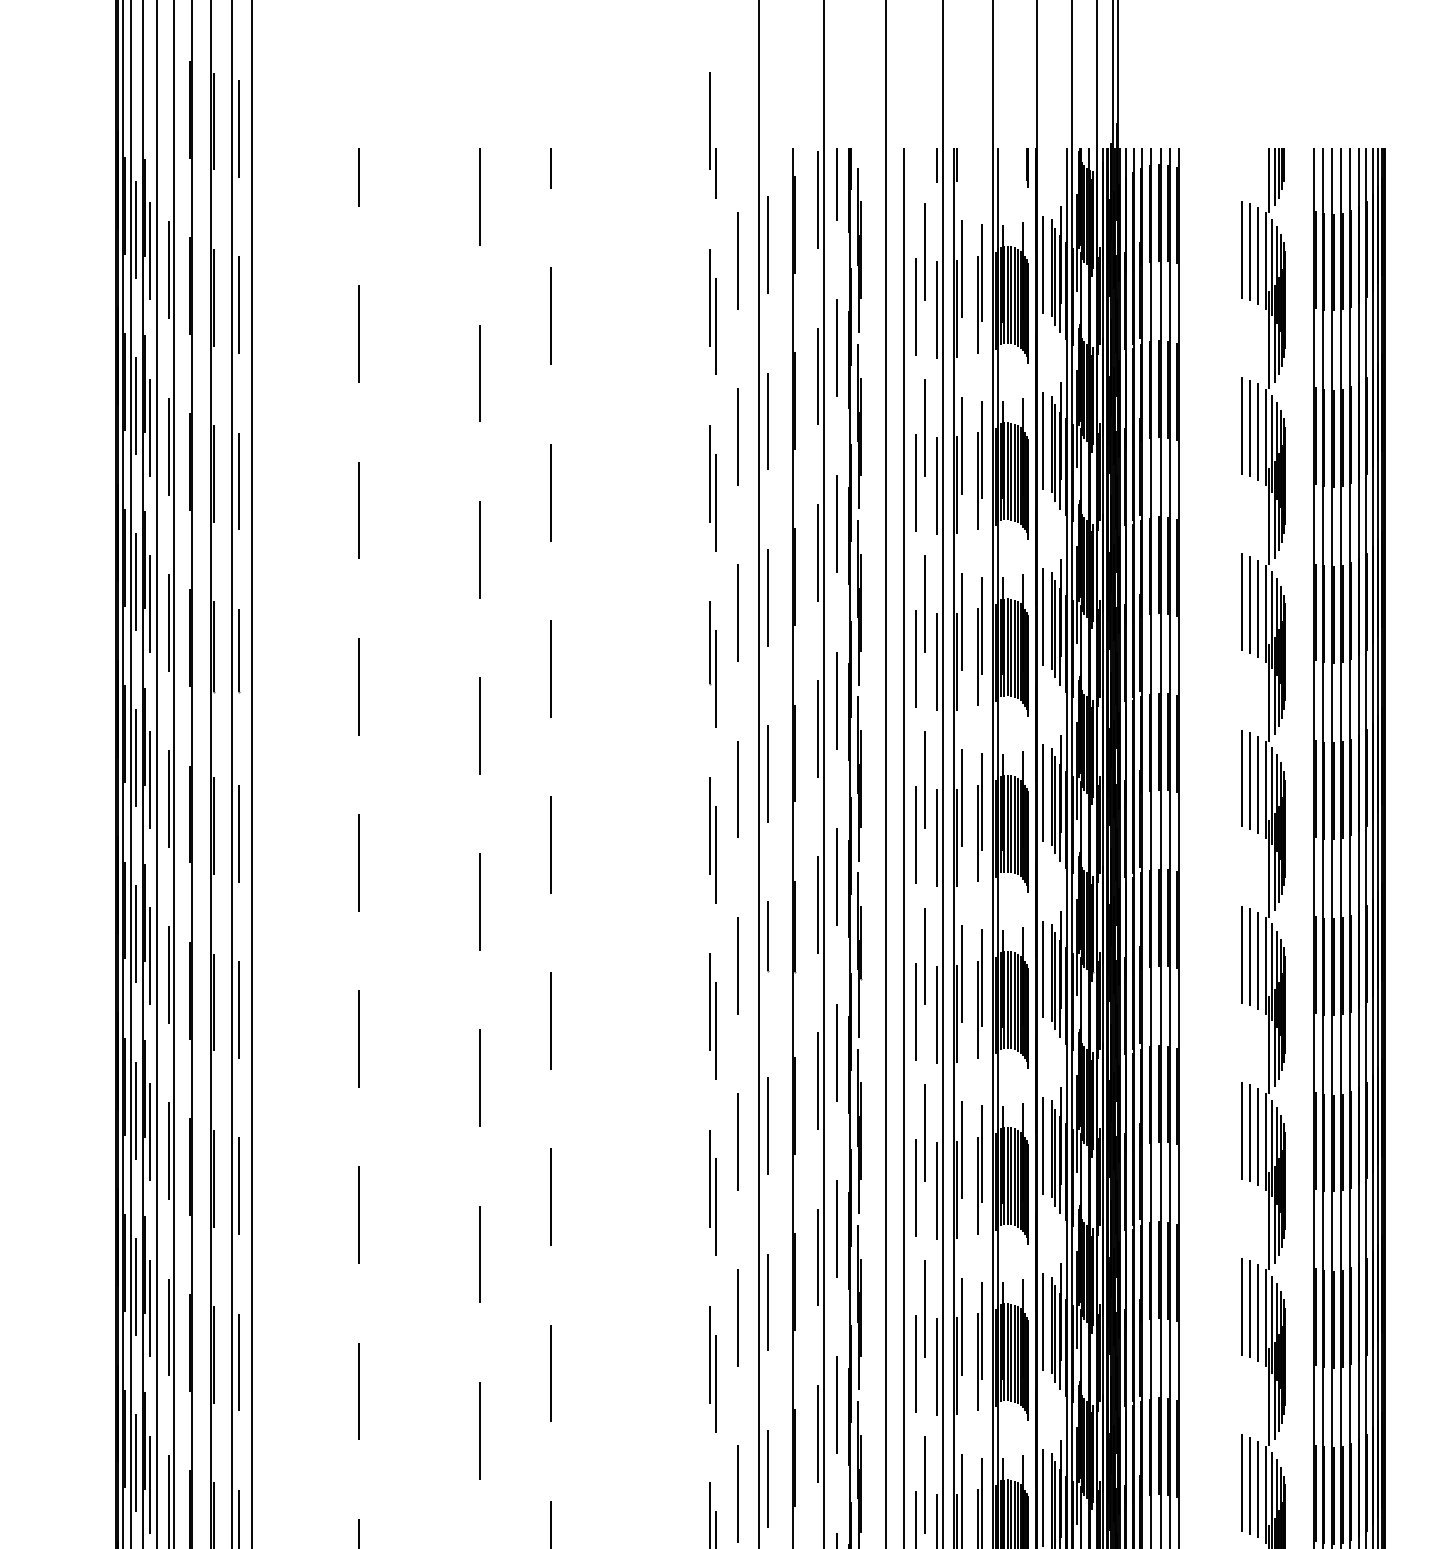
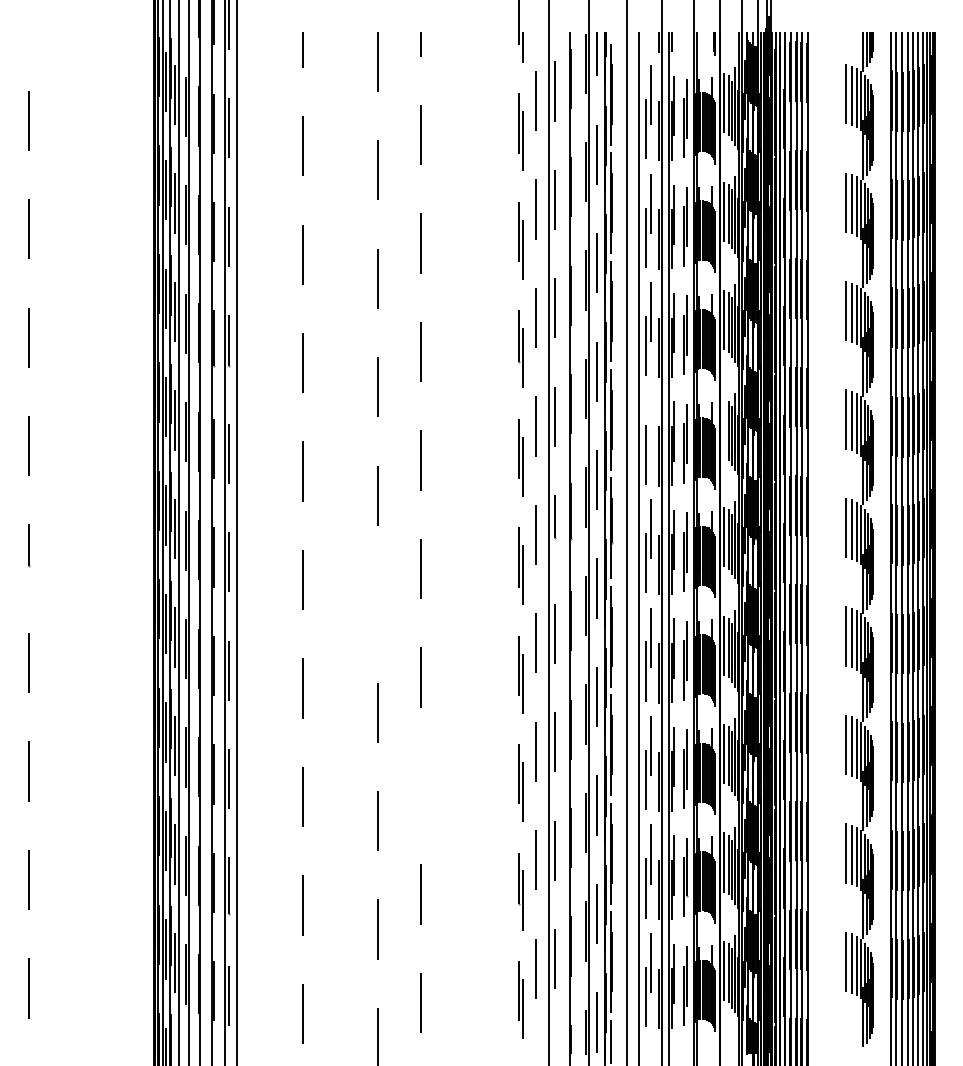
line: (924, 779) -> (651, 420), removed
line: (1043, 792) -> (724, 428), removed
line: (479, 1078) -> (377, 604), removed
line: (549, 1372) -> (420, 785), removed

